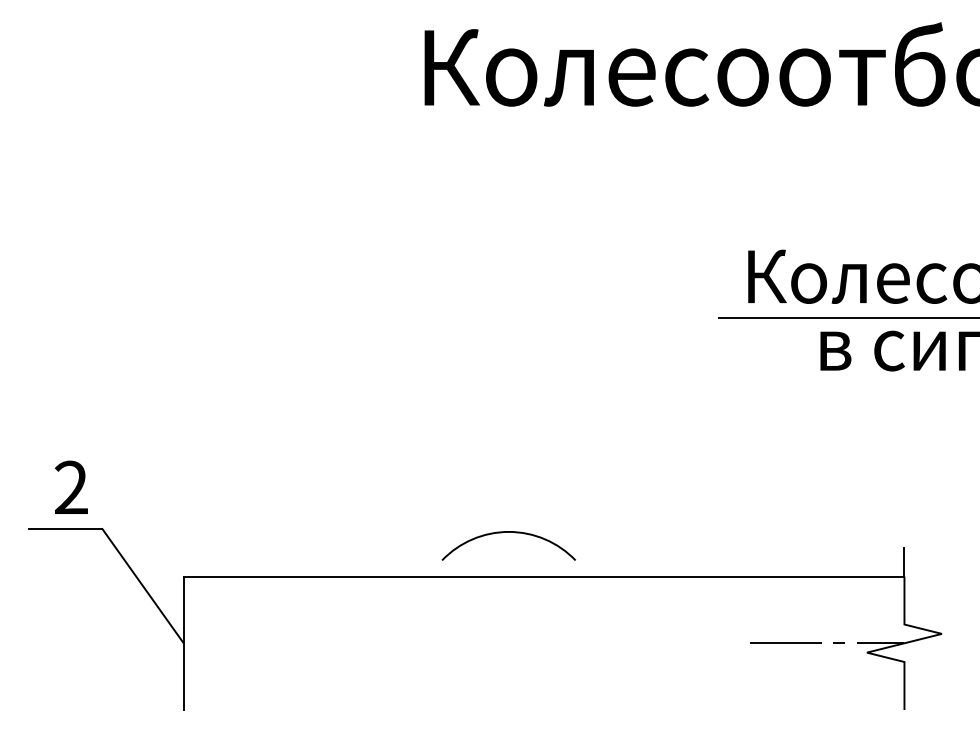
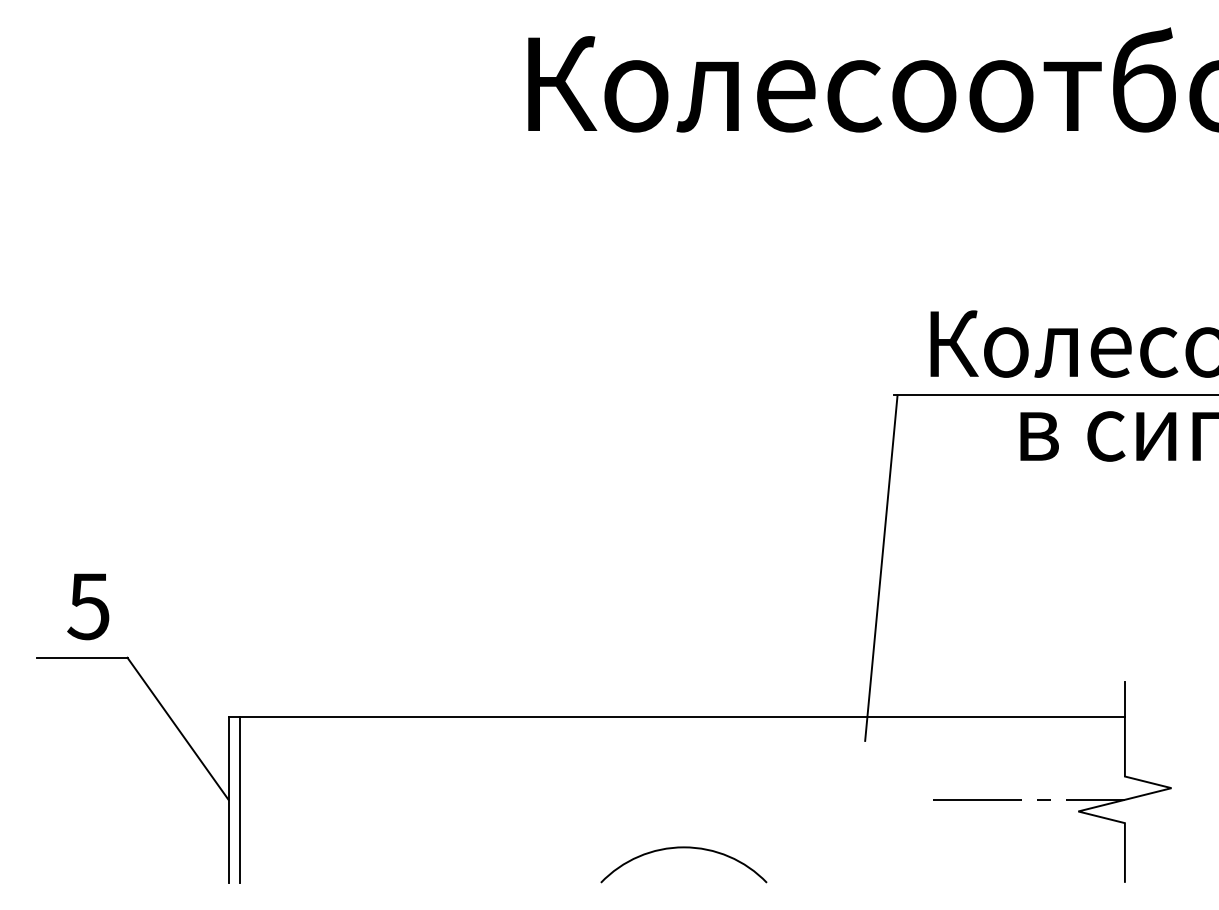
line: (708, 456) -> (881, 567), added
text: (71, 487) -> (88, 606), 2 -> 5
arc: (508, 532) -> (683, 848), moved
line: (192, 643) -> (239, 799), added

